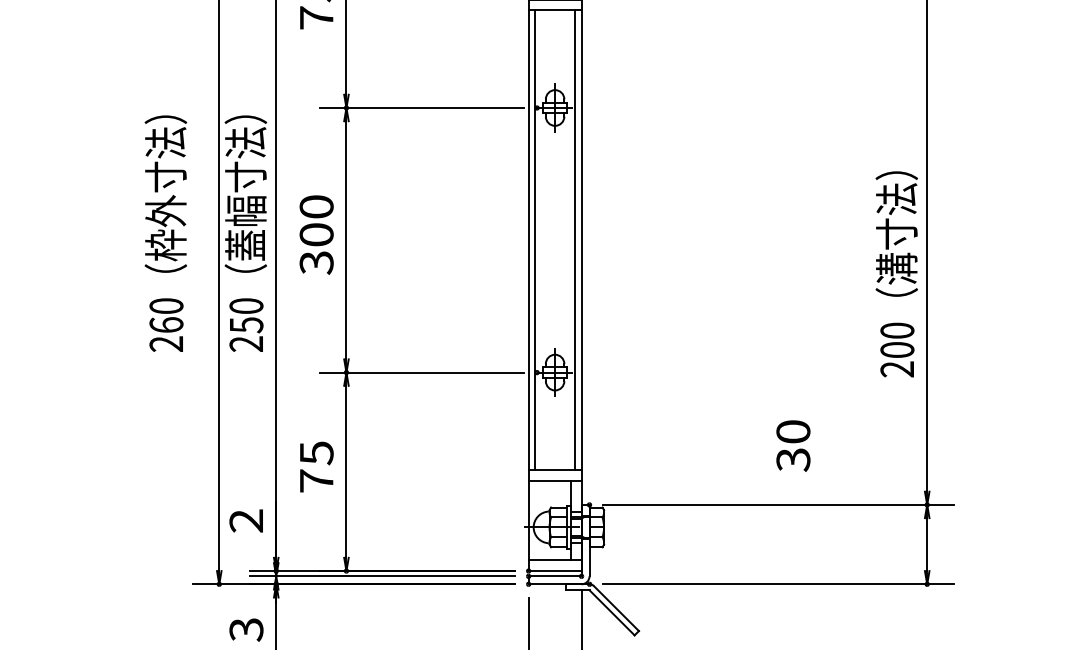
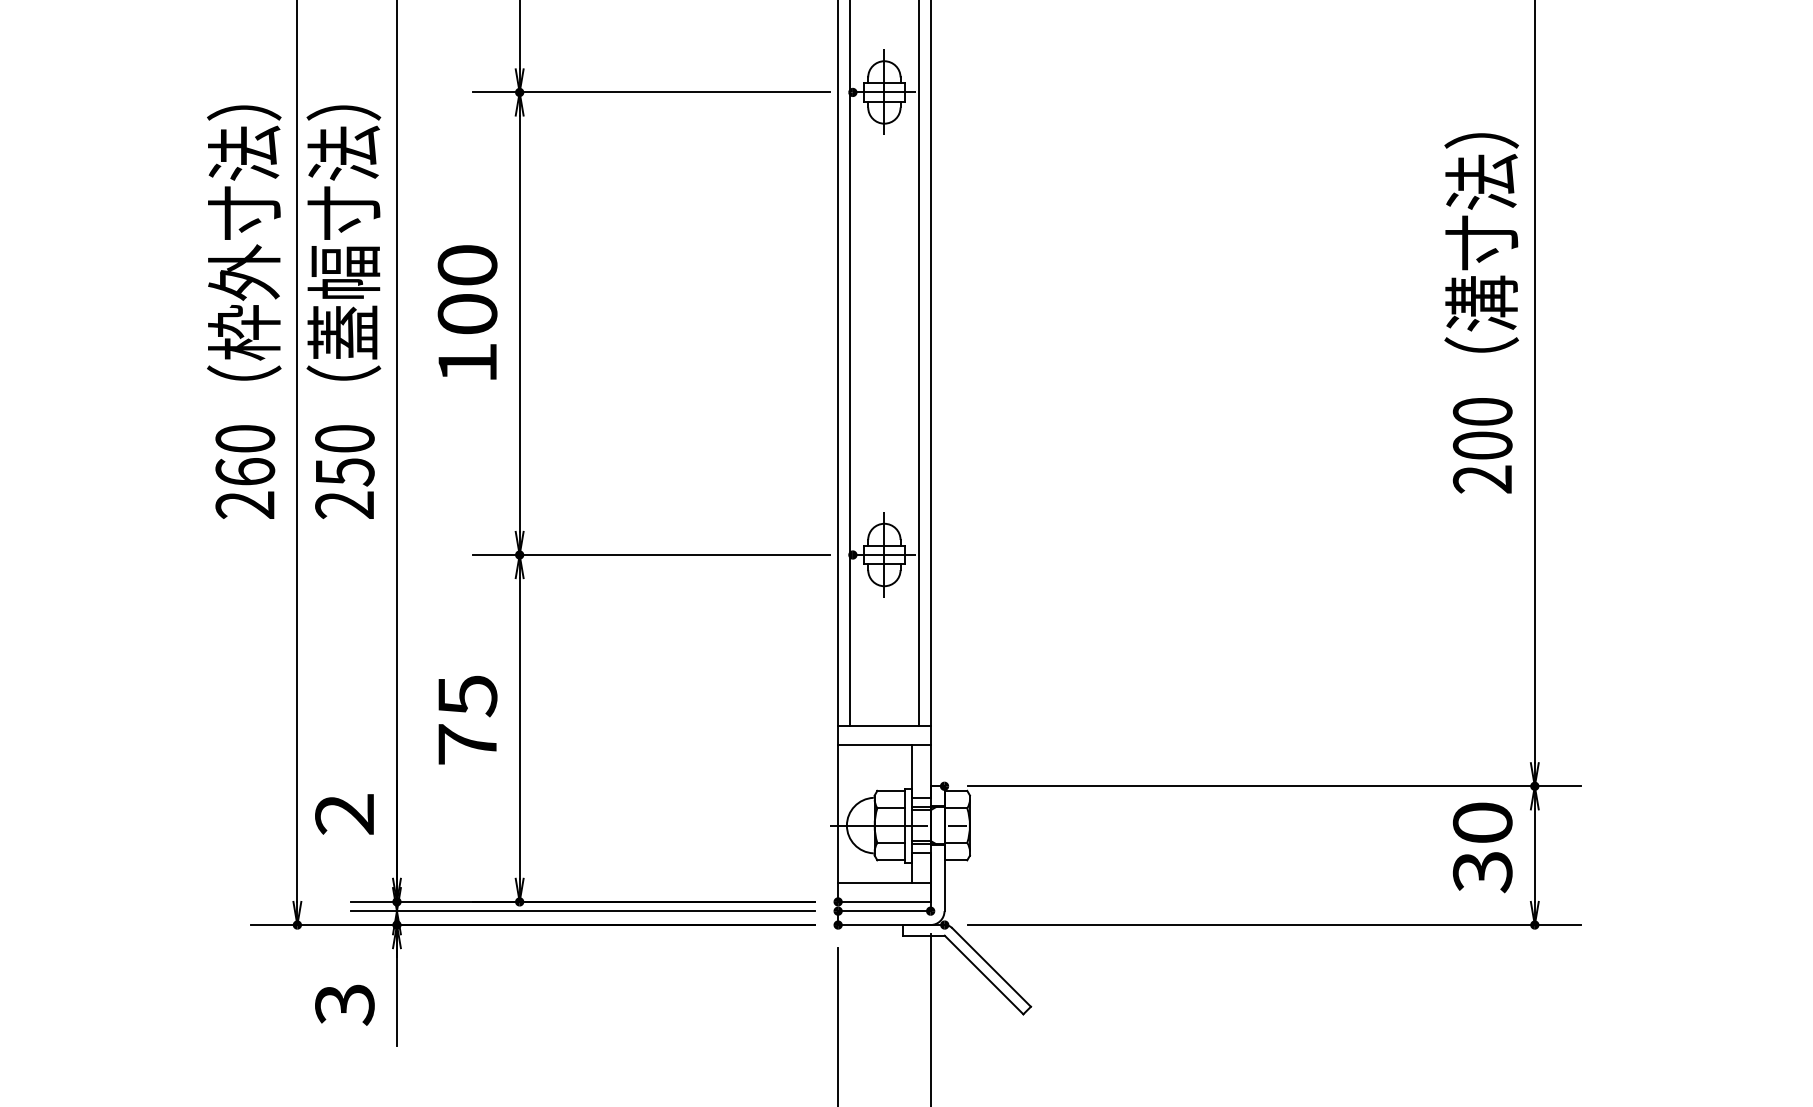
text: (165, 233) -> (243, 311), moved
text: (316, 262) -> (467, 362), 300 -> 100
text: (896, 274) -> (1481, 313), moved
text: (793, 445) -> (1482, 846), moved

